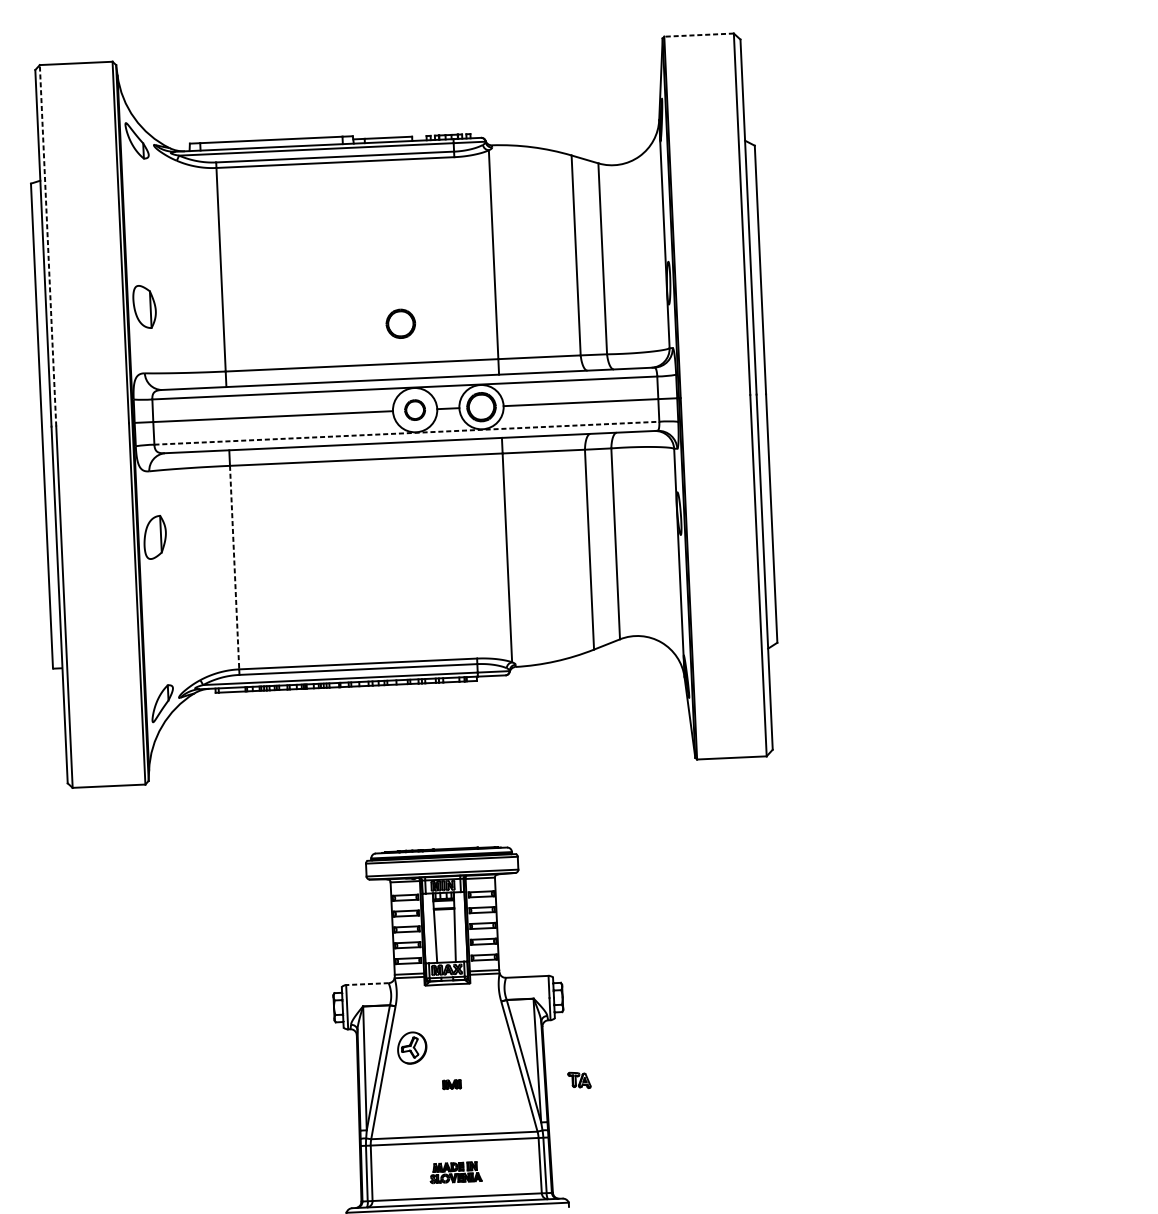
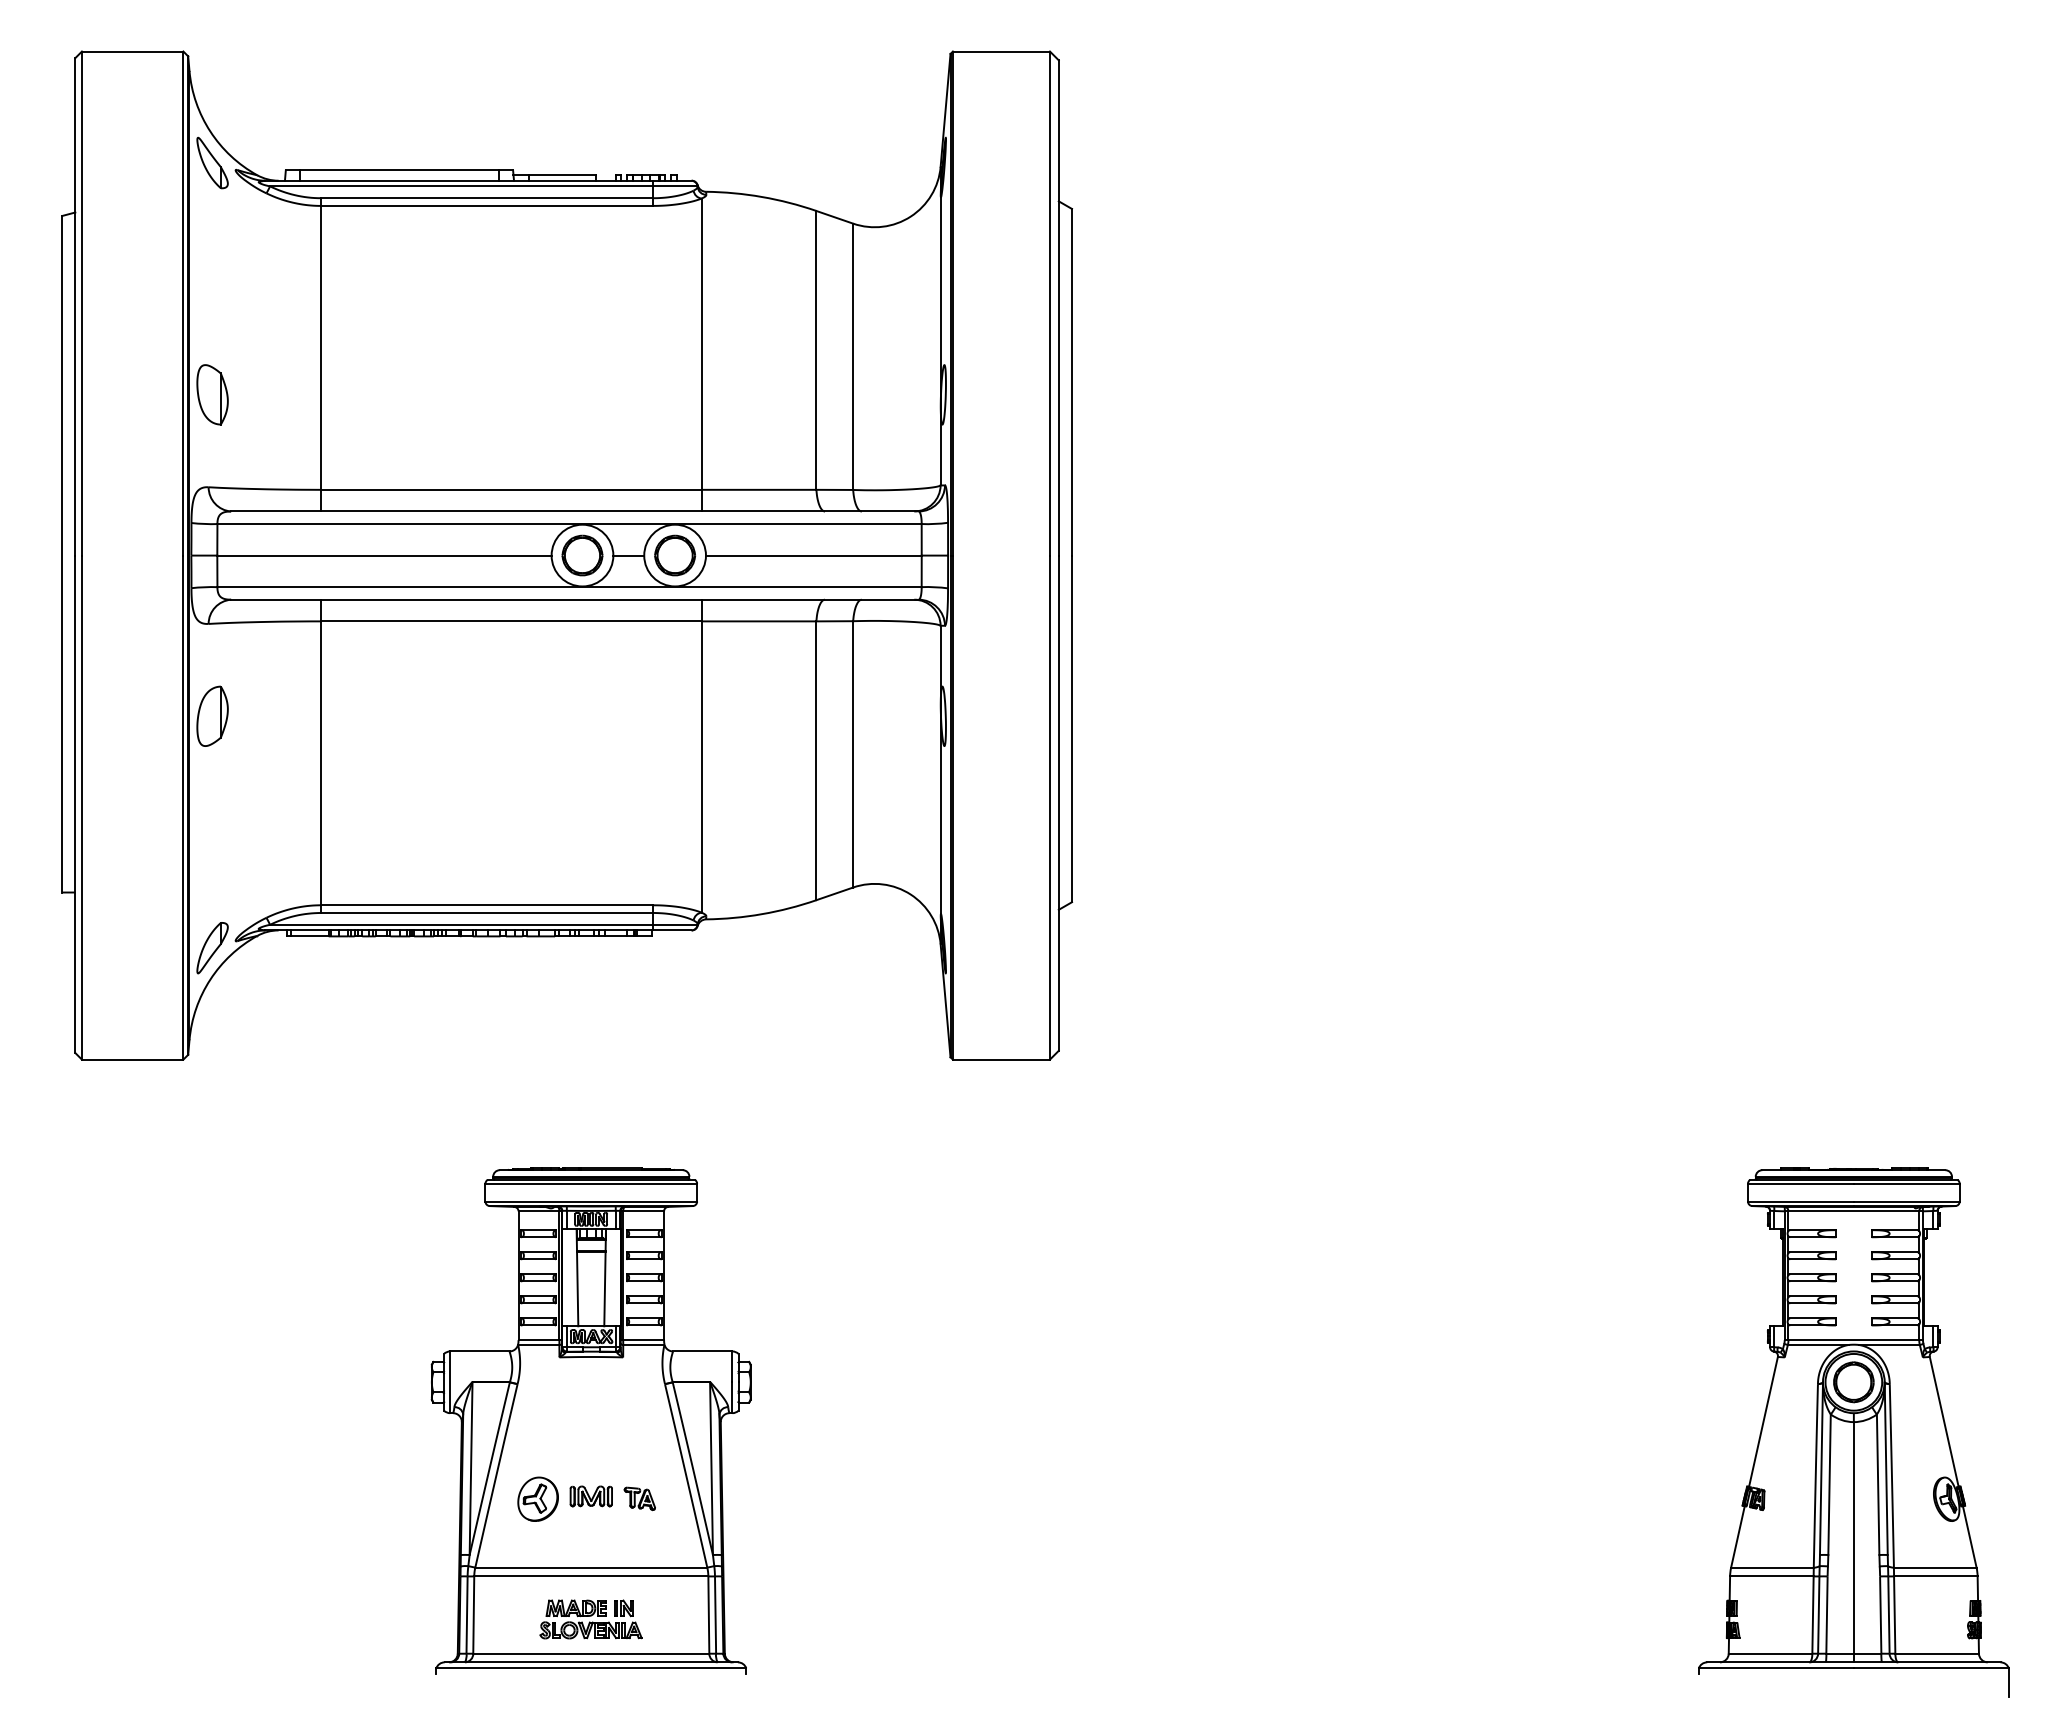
line: (699, 35) -> (1001, 51), dashed -> solid
line: (47, 245) -> (81, 303), dashed -> solid
part: (400, 323) -> (567, 434), removed
part: (415, 410) -> (582, 555), size x1.43
line: (407, 433) -> (570, 587), dashed -> solid
line: (234, 567) -> (321, 763), dashed -> solid
line: (367, 984) -> (479, 1351), dashed -> solid
part: (411, 1047) -> (537, 1498), moved
part: (579, 1080) -> (639, 1498), moved
part: (451, 1084) -> (590, 1496), size x1.67
part: (455, 1172) -> (590, 1619), size x1.43

